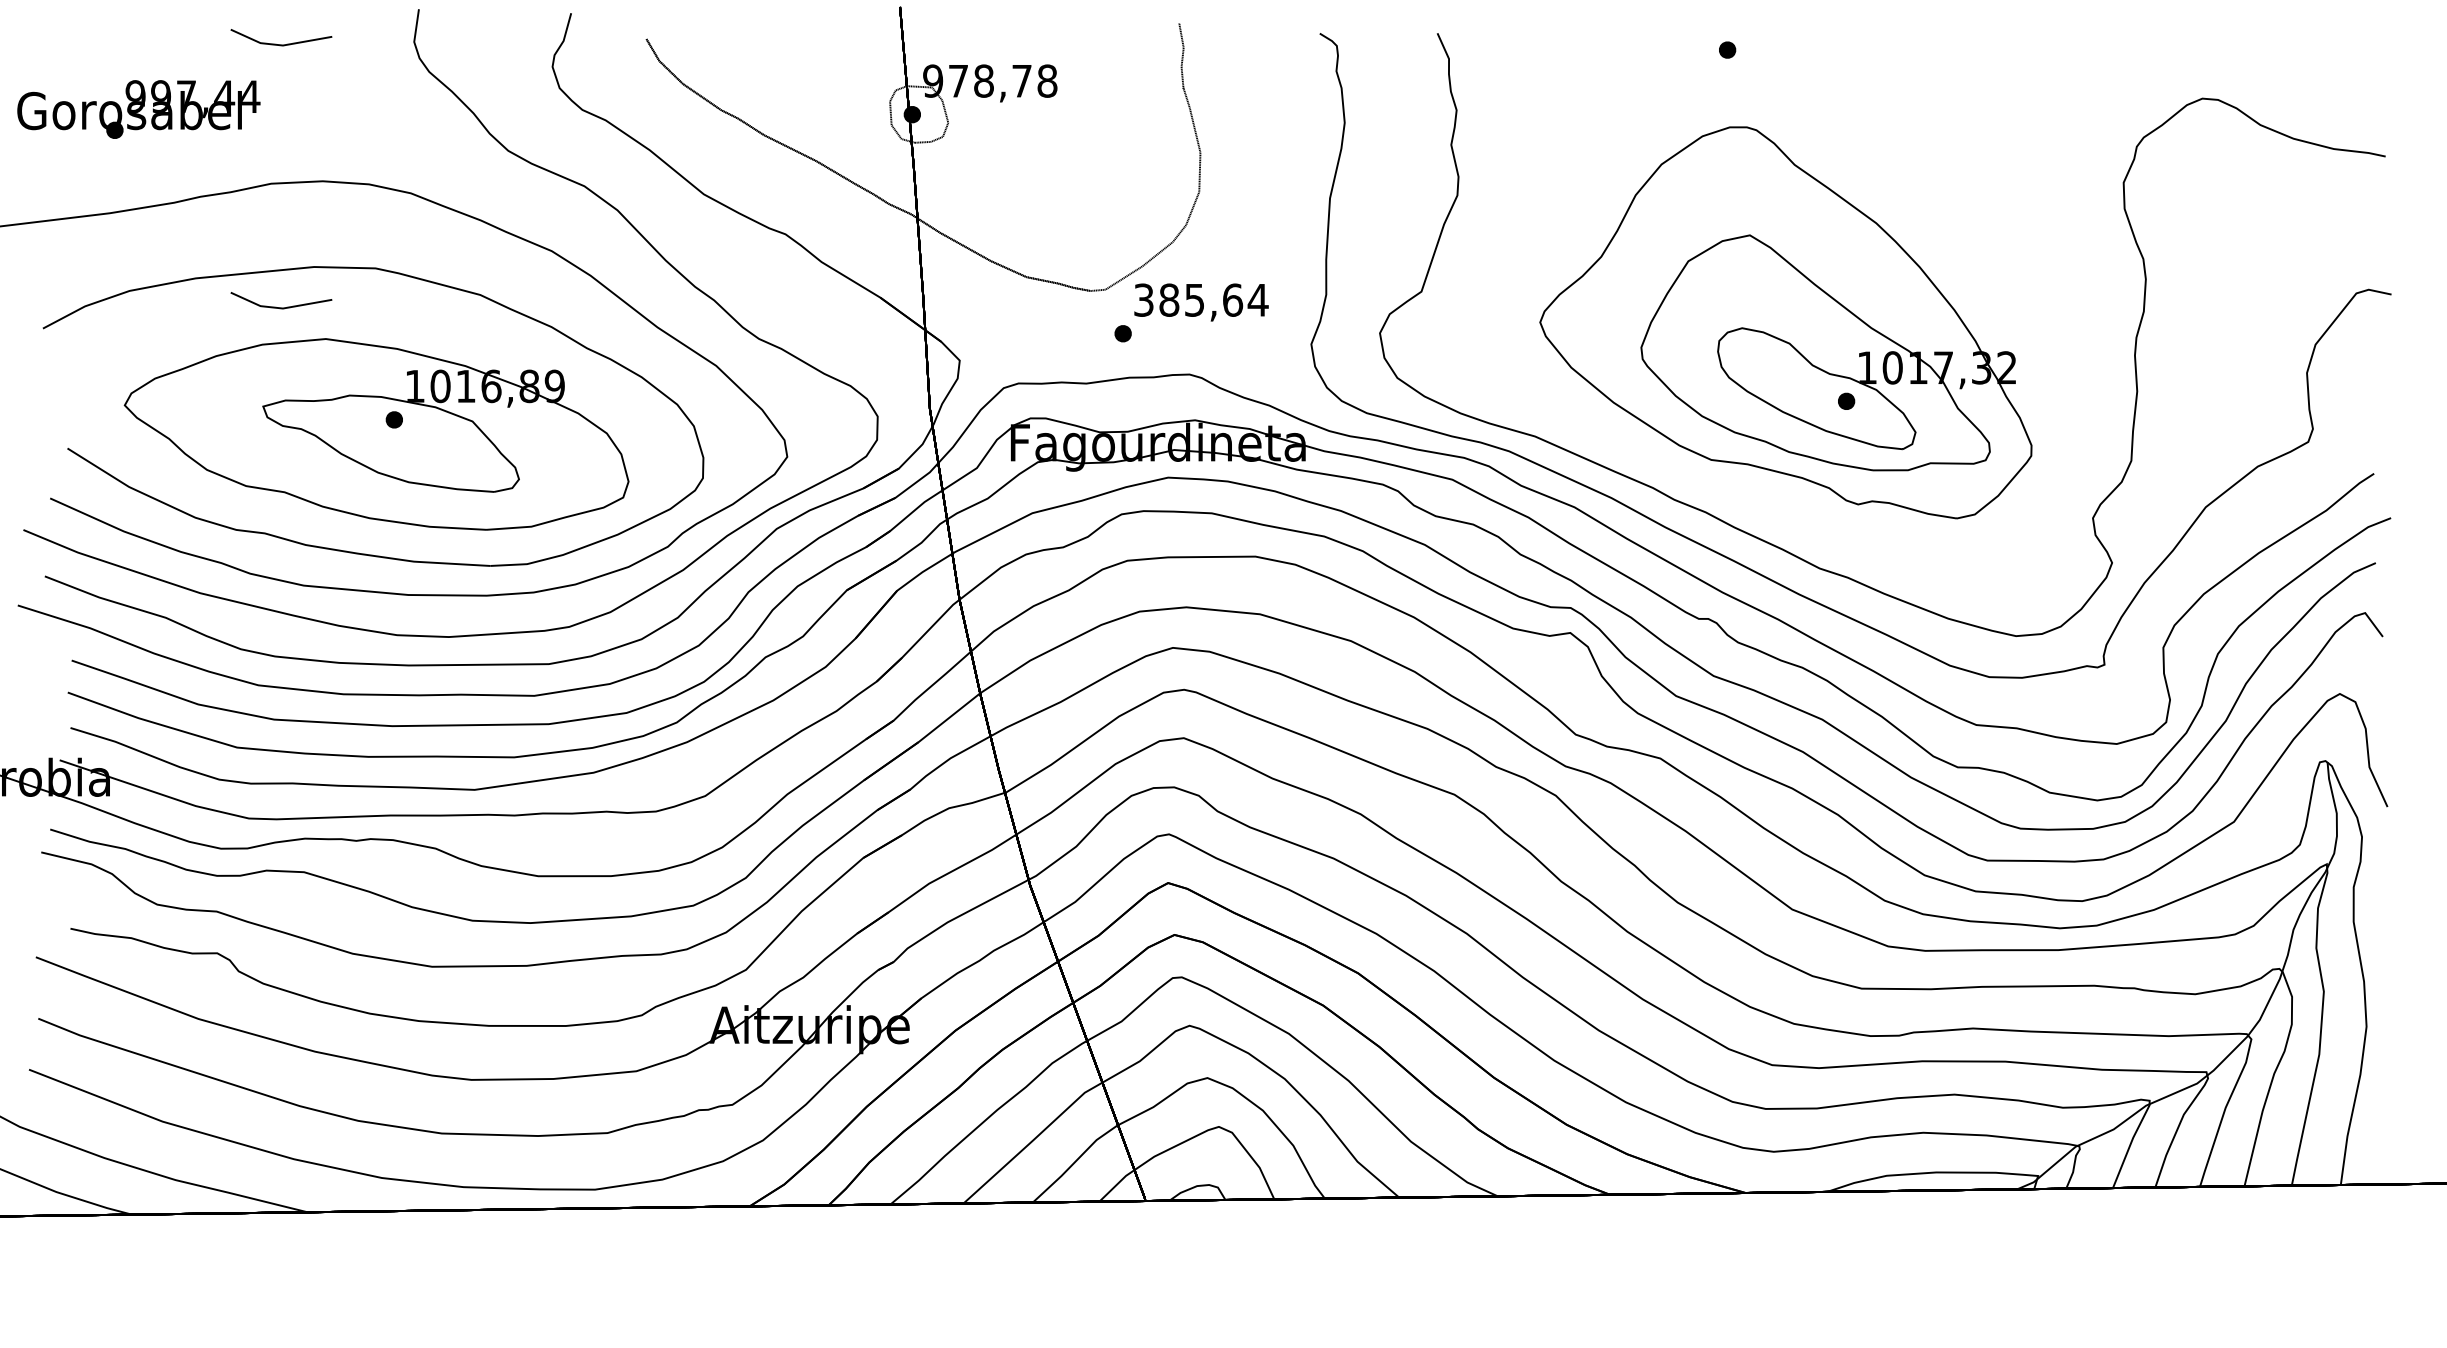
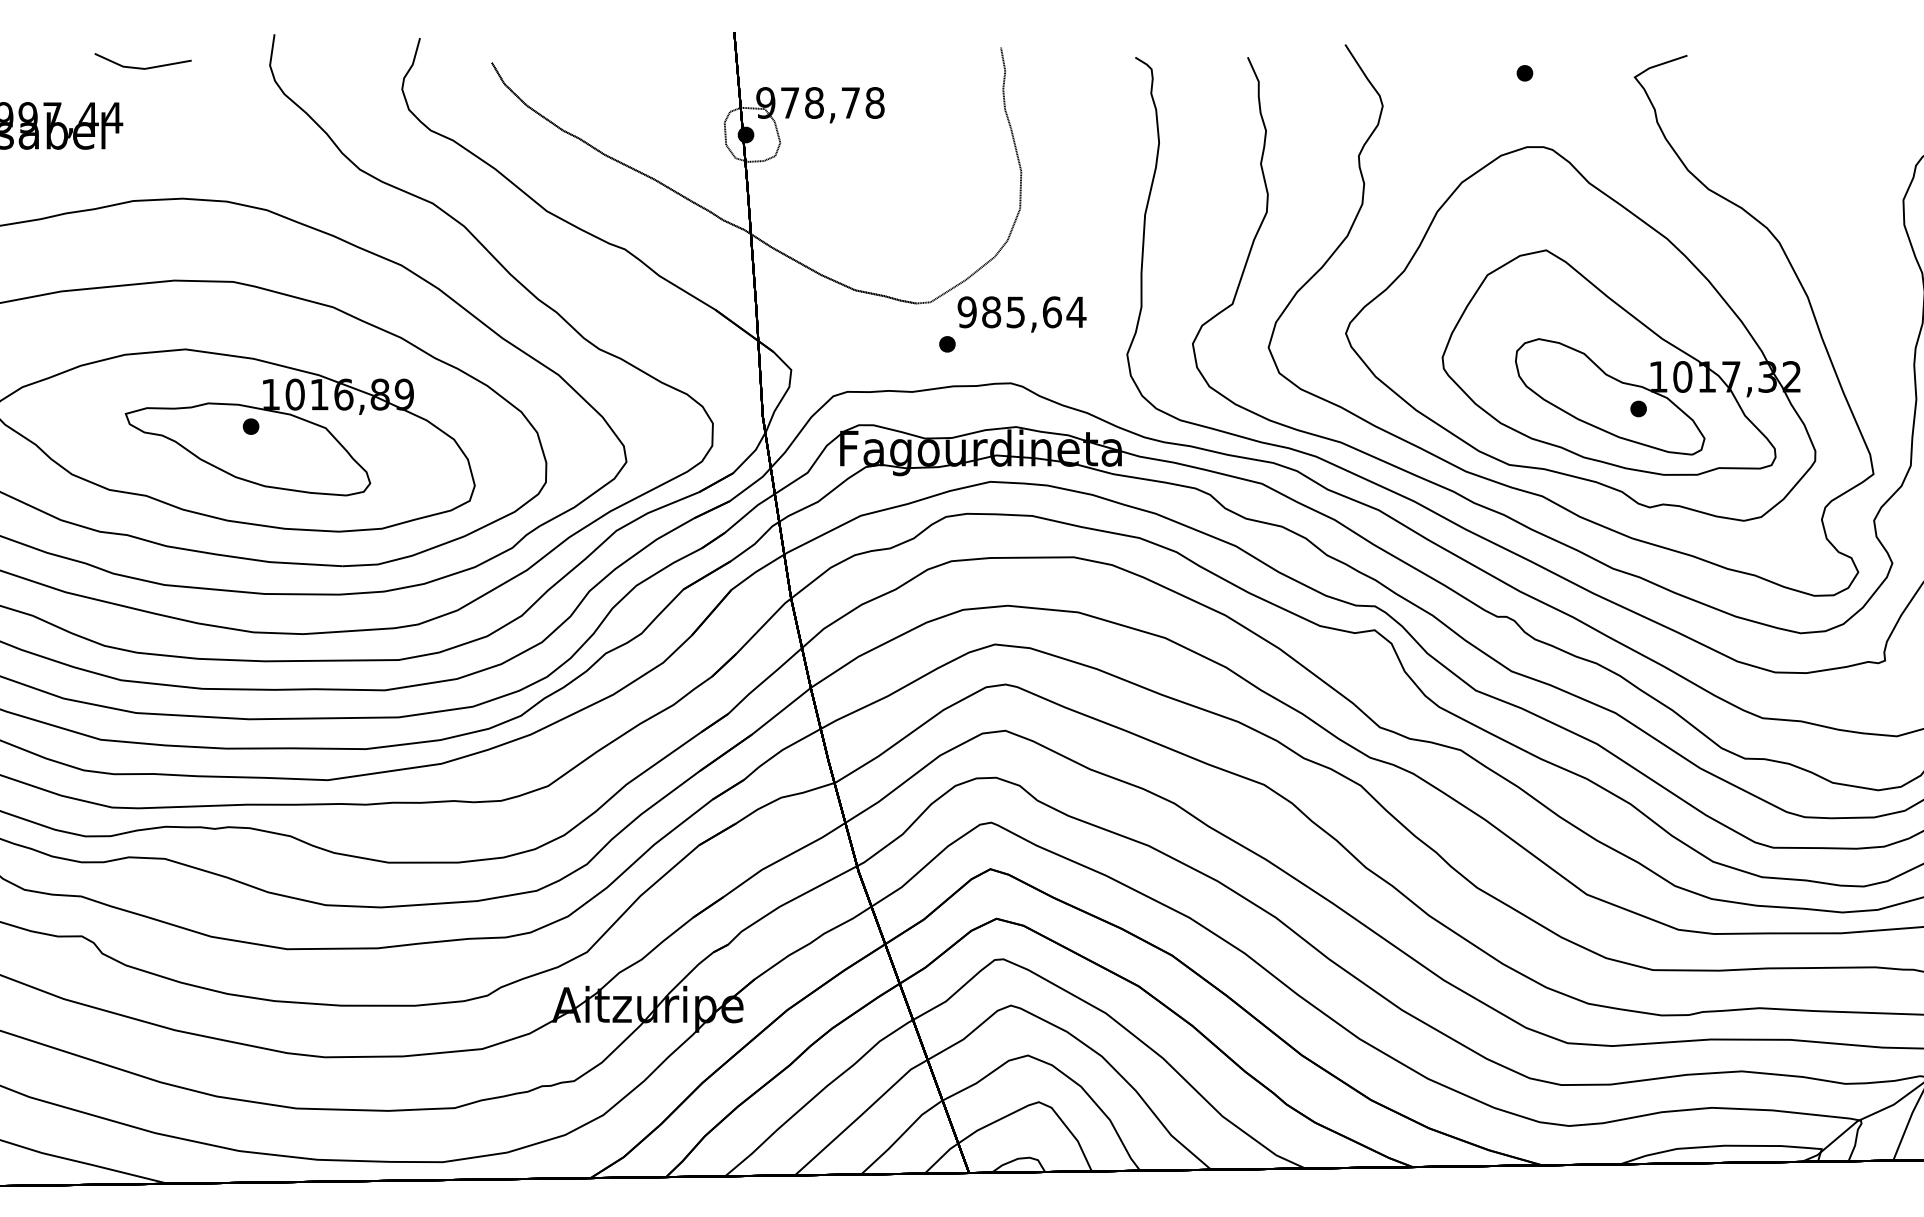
text: (1143, 299) -> (966, 311), 385,64 -> 985,64
line: (281, 307) -> (143, 319), removed
curve: (1721, 484) -> (1519, 488), added

